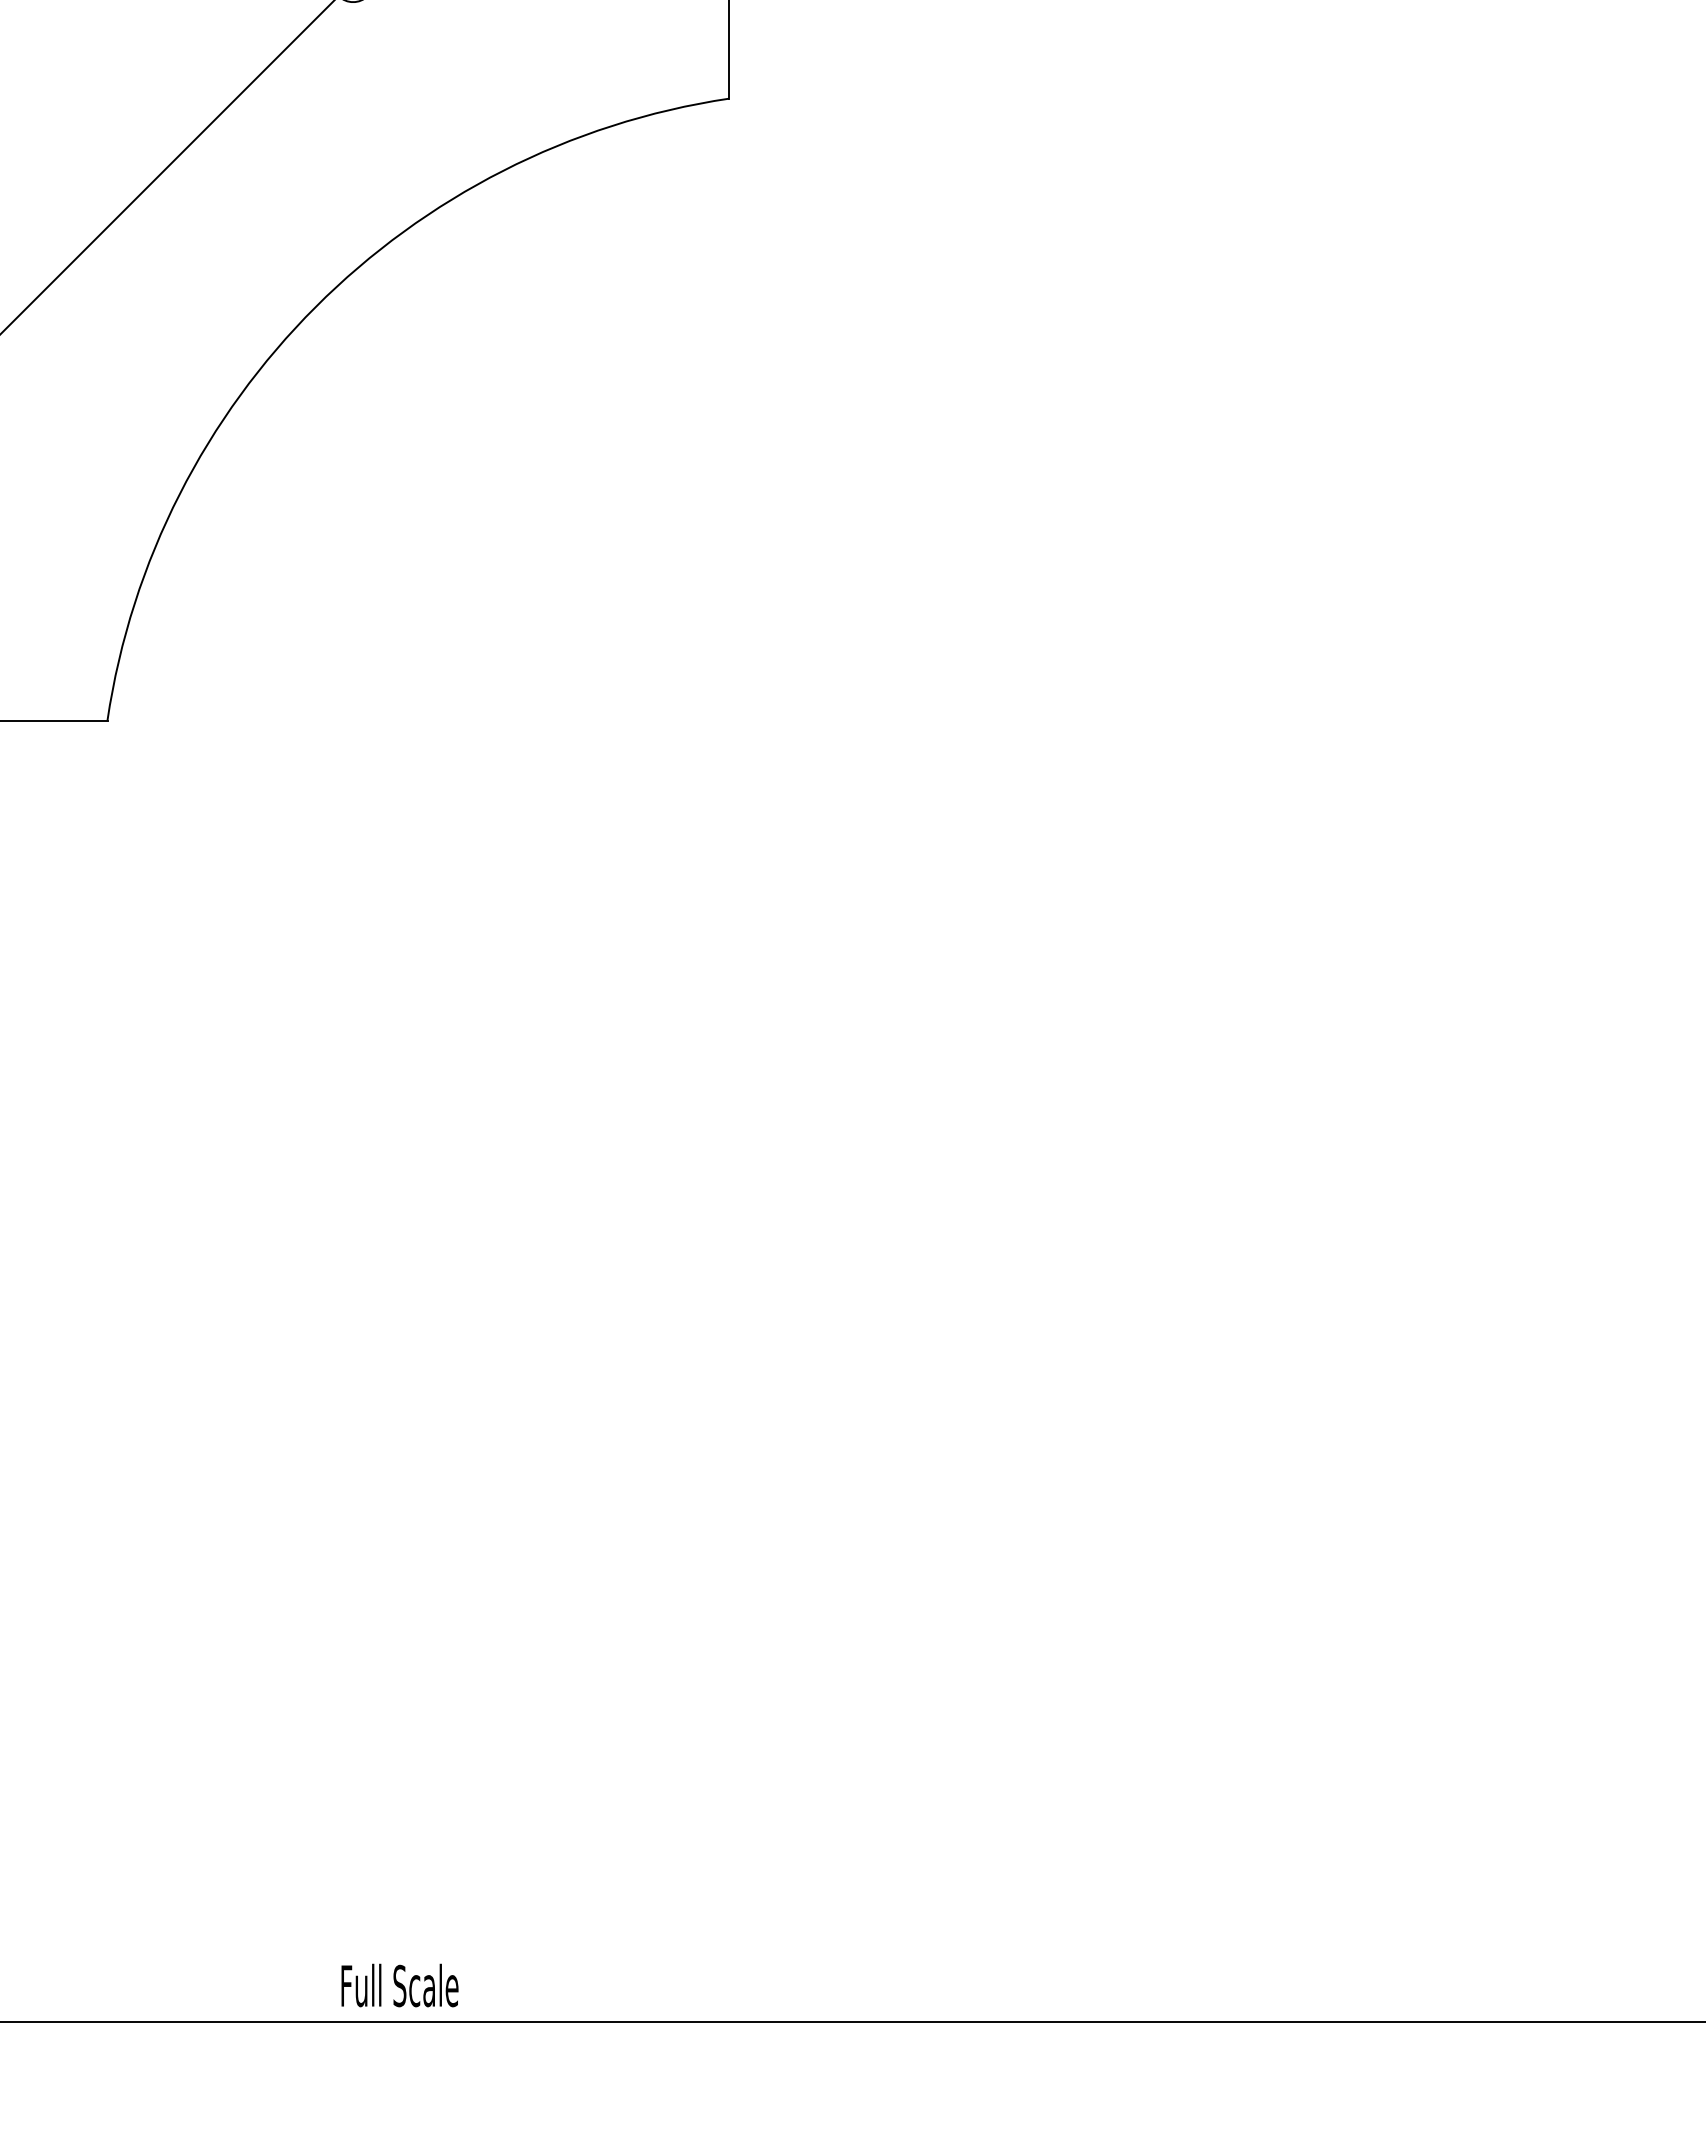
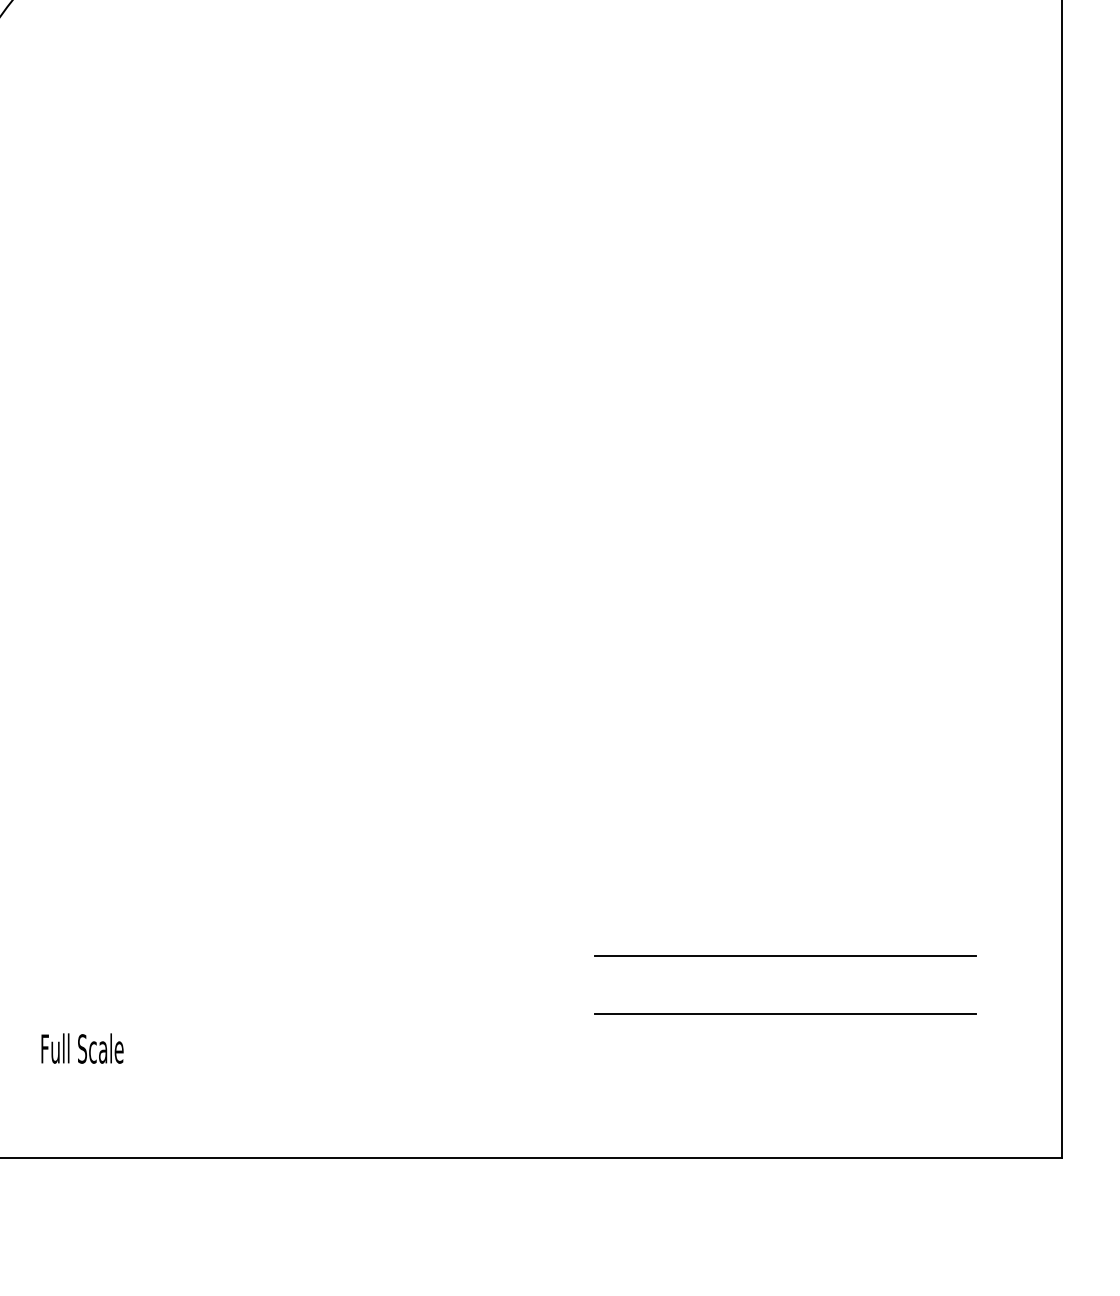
line: (1356, 1735) -> (785, 956), added
line: (1356, 1817) -> (785, 1014), added
text: (399, 1985) -> (82, 1048), moved

